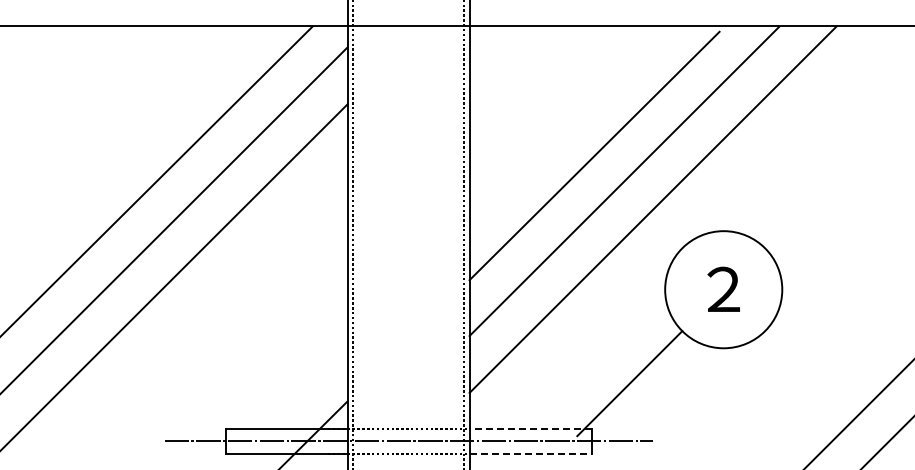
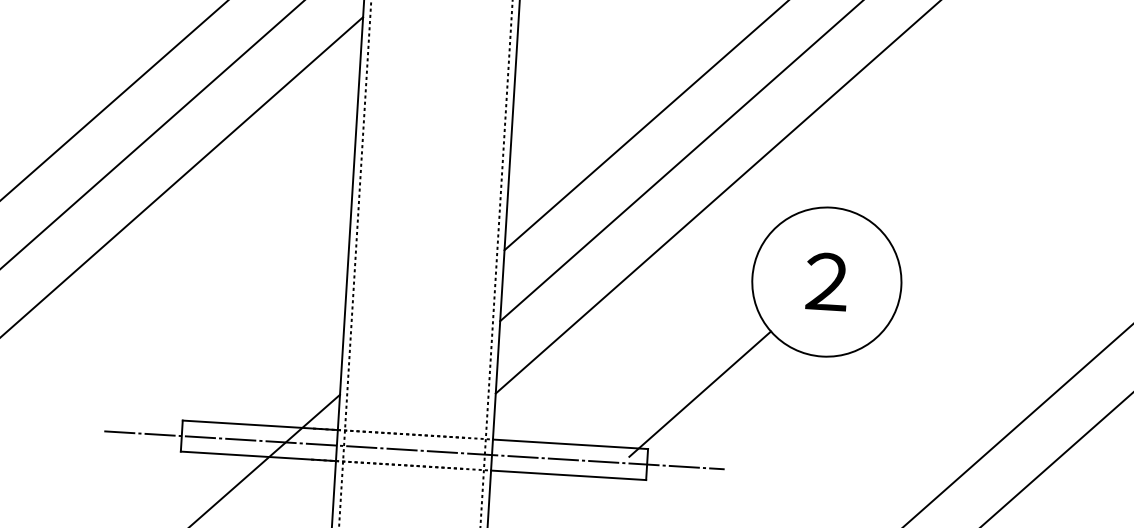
line: (530, 429) -> (570, 444), dashed -> solid
line: (531, 453) -> (569, 475), dashed -> solid

